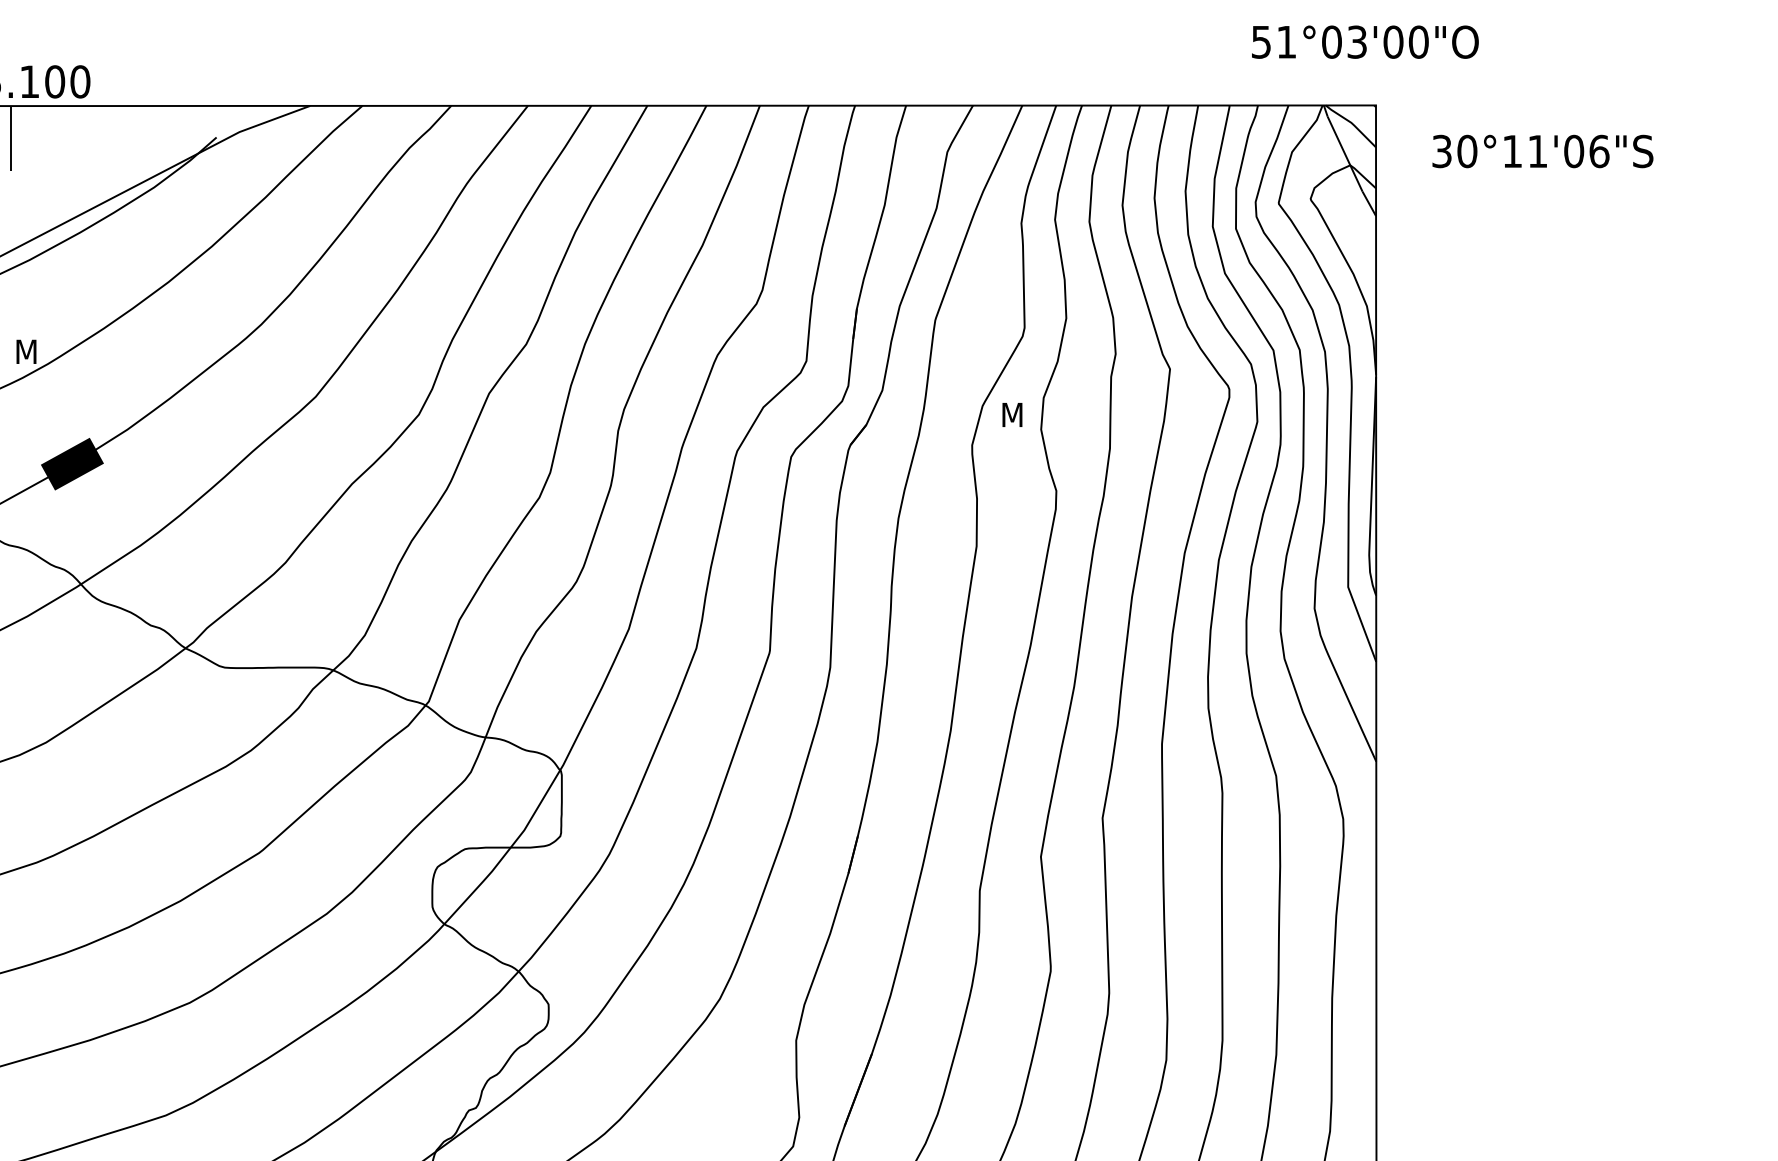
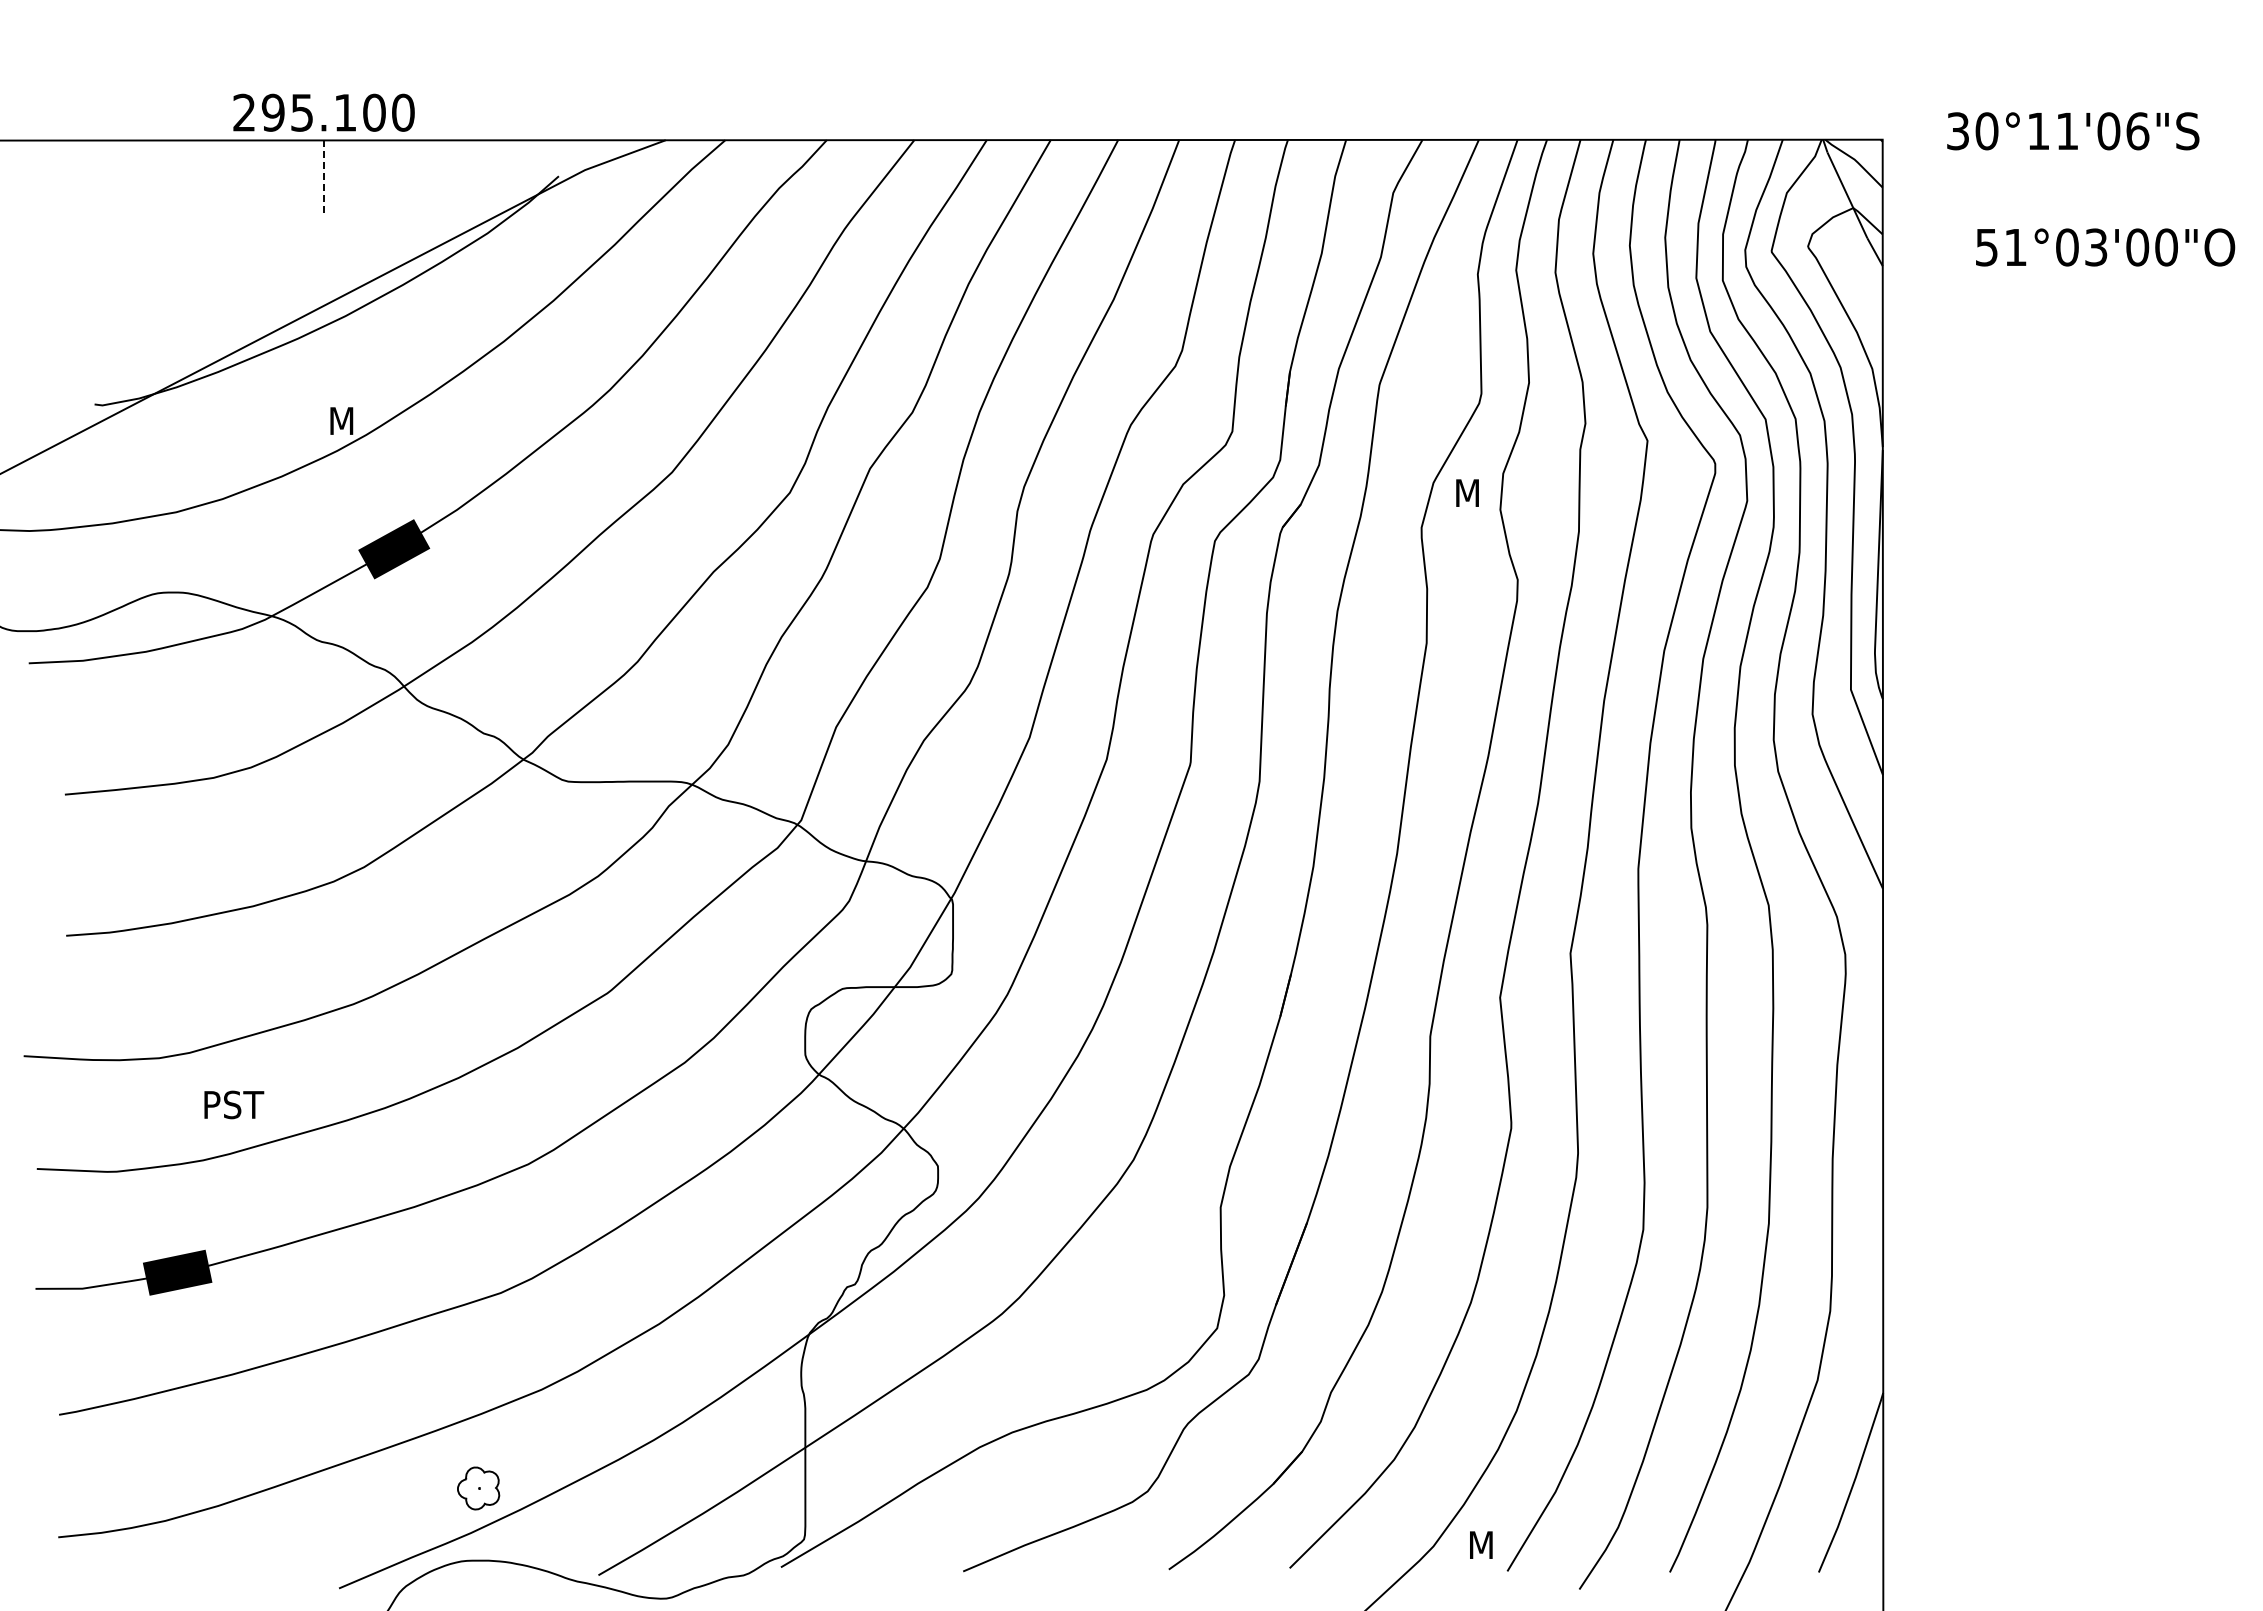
text: (1365, 42) -> (2105, 247), moved
line: (10, 138) -> (323, 177), solid -> dashed
text: (1543, 151) -> (2073, 131), moved

